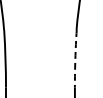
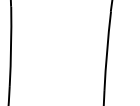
arc: (75, 58) -> (107, 50), dashed -> solid

